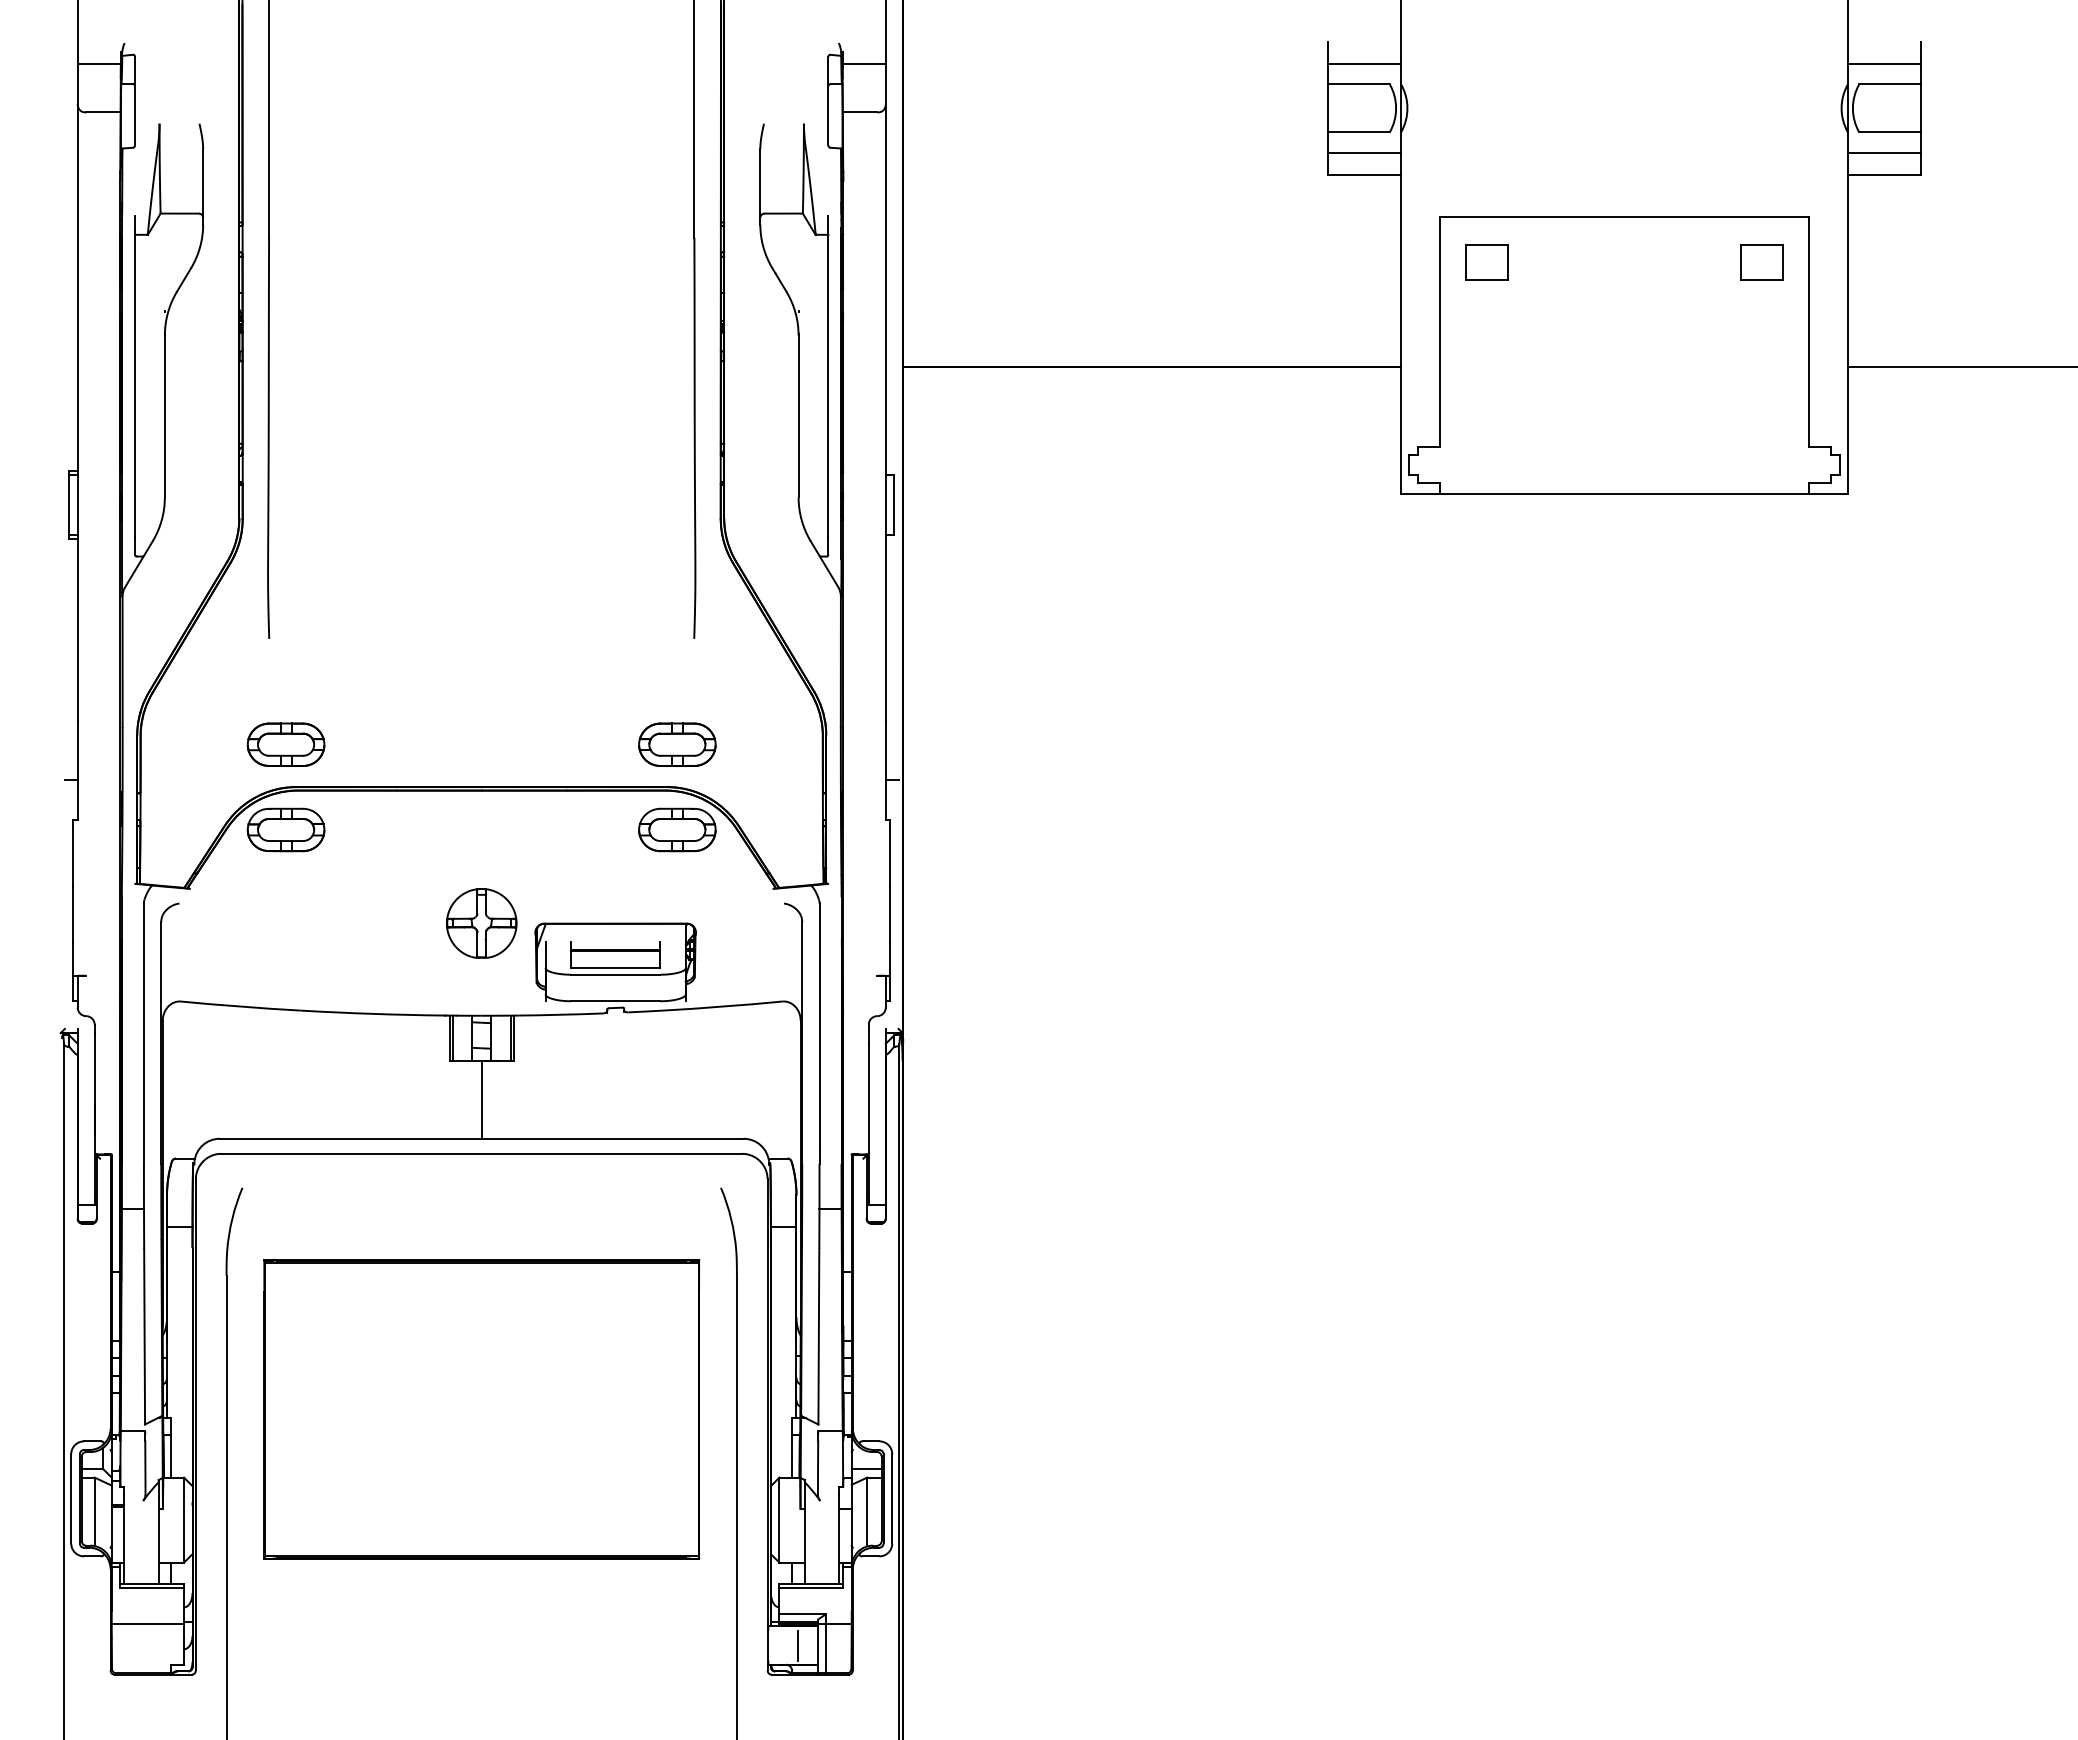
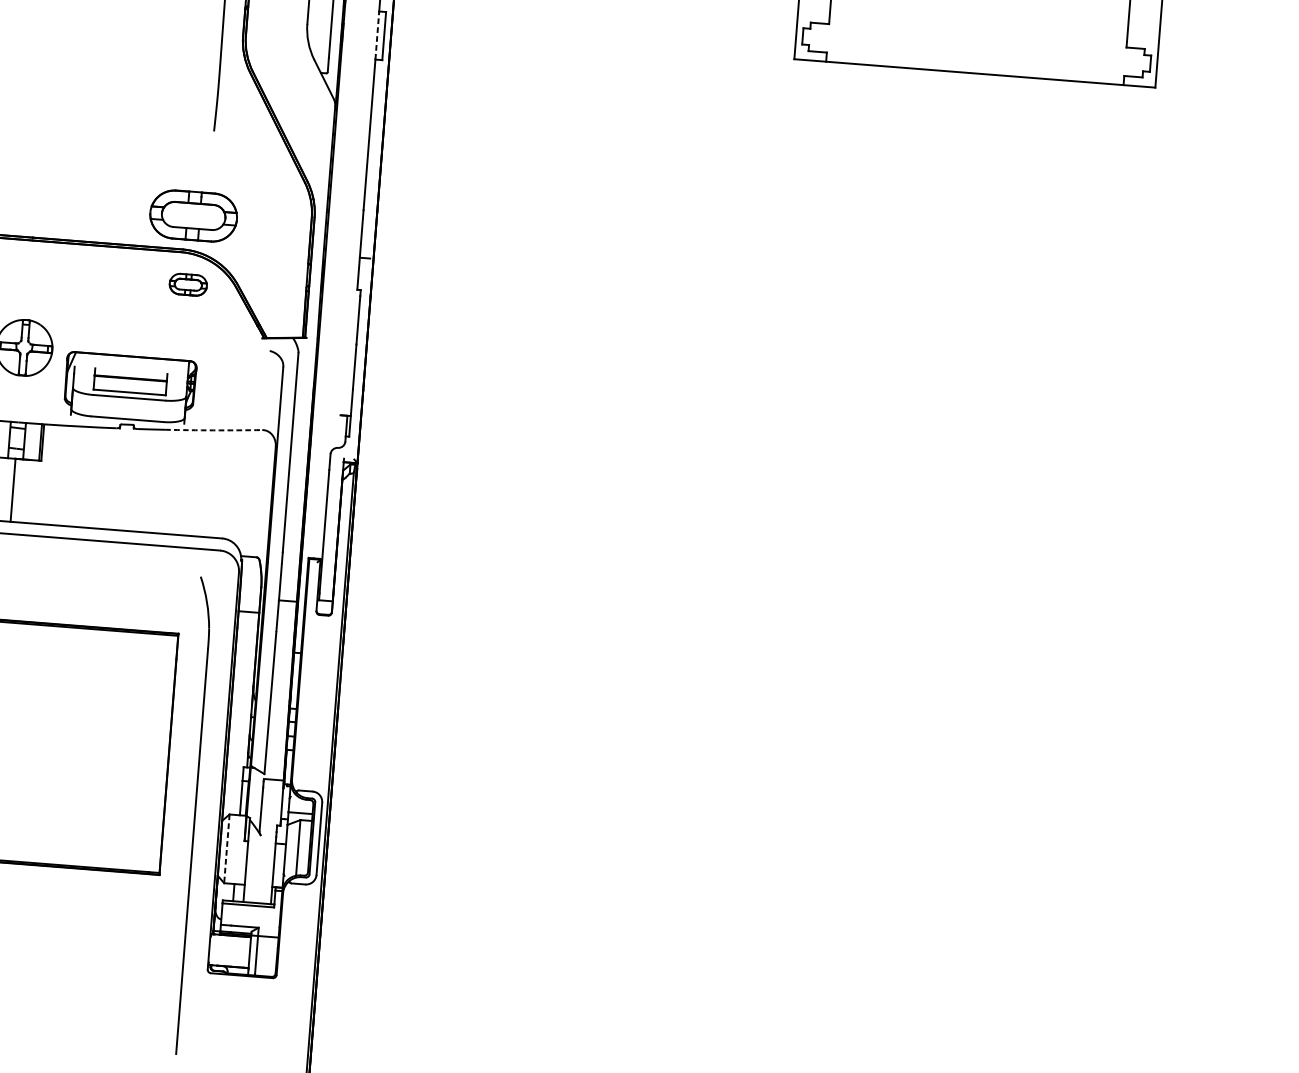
line: (885, 505) -> (377, 35), solid -> dashed
part: (677, 744) -> (193, 215), size x1.4
part: (677, 829) -> (188, 284), size x0.6
arc: (722, 1006) -> (213, 430), solid -> dashed
line: (779, 1520) -> (226, 849), solid -> dashed
line: (798, 1645) -> (234, 951), removed

